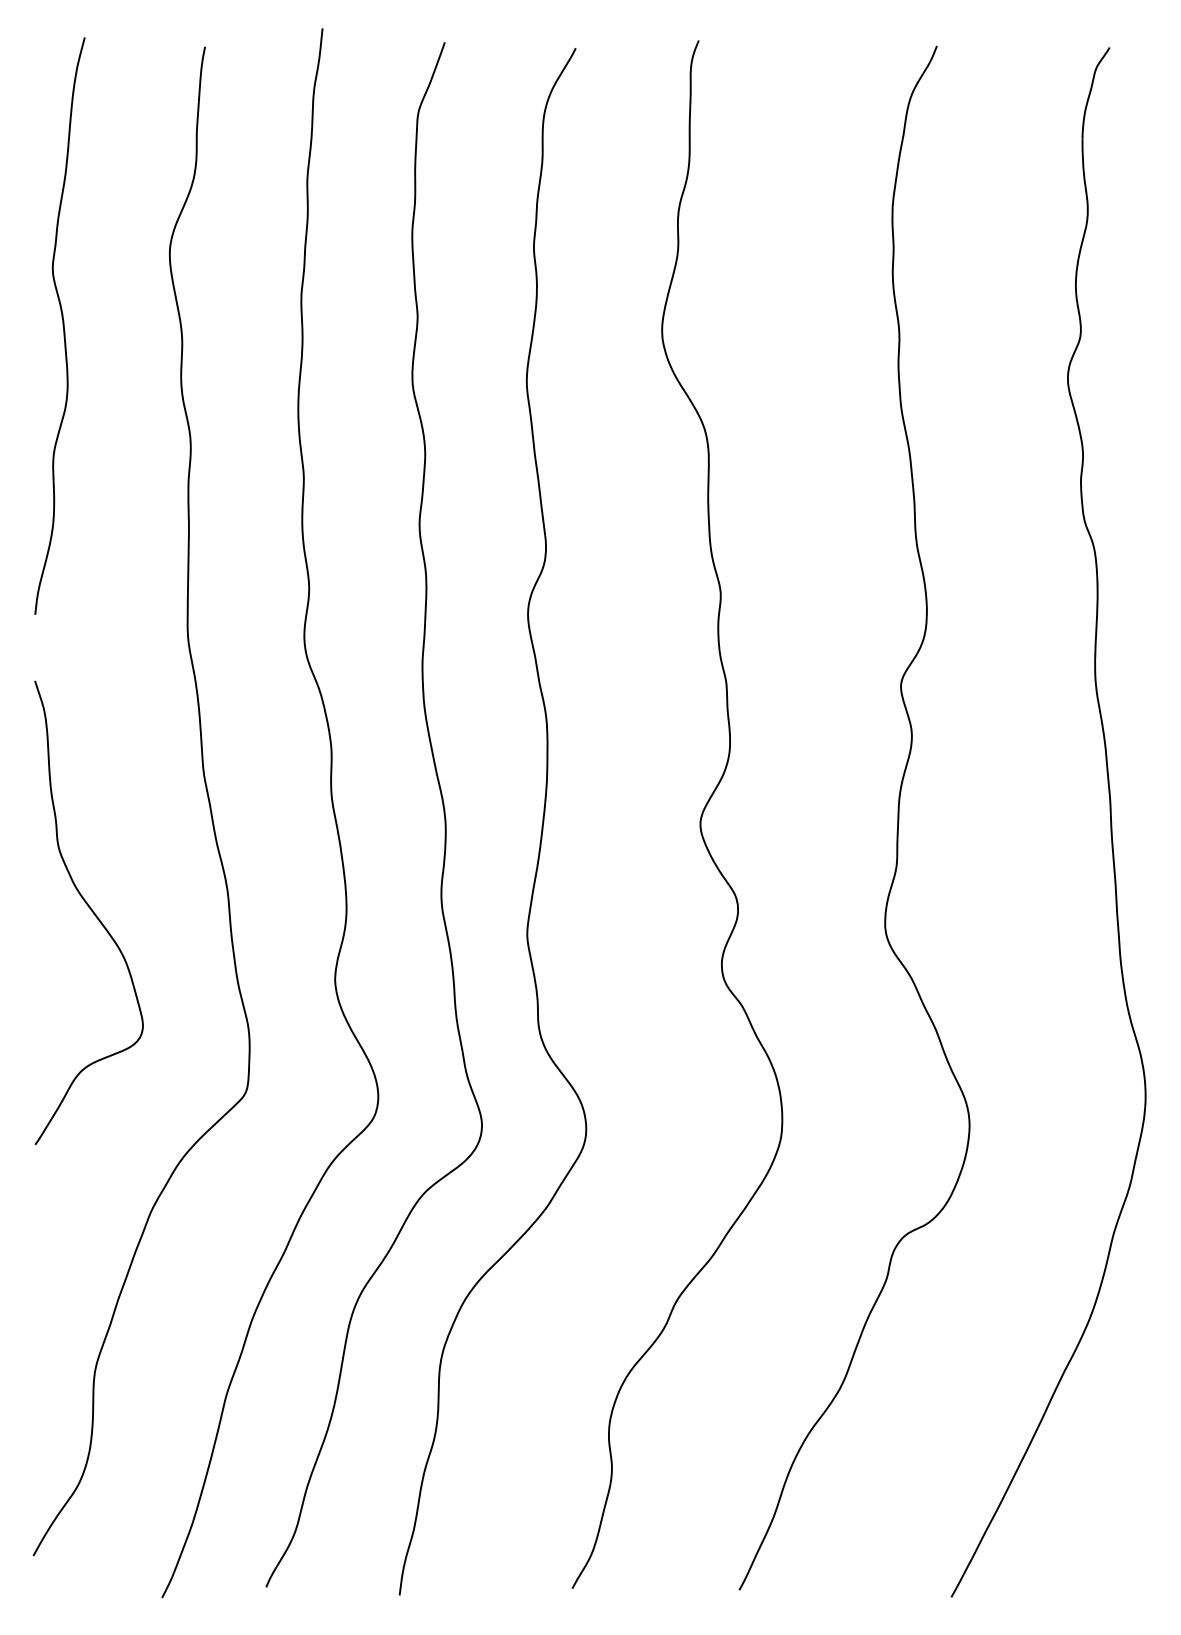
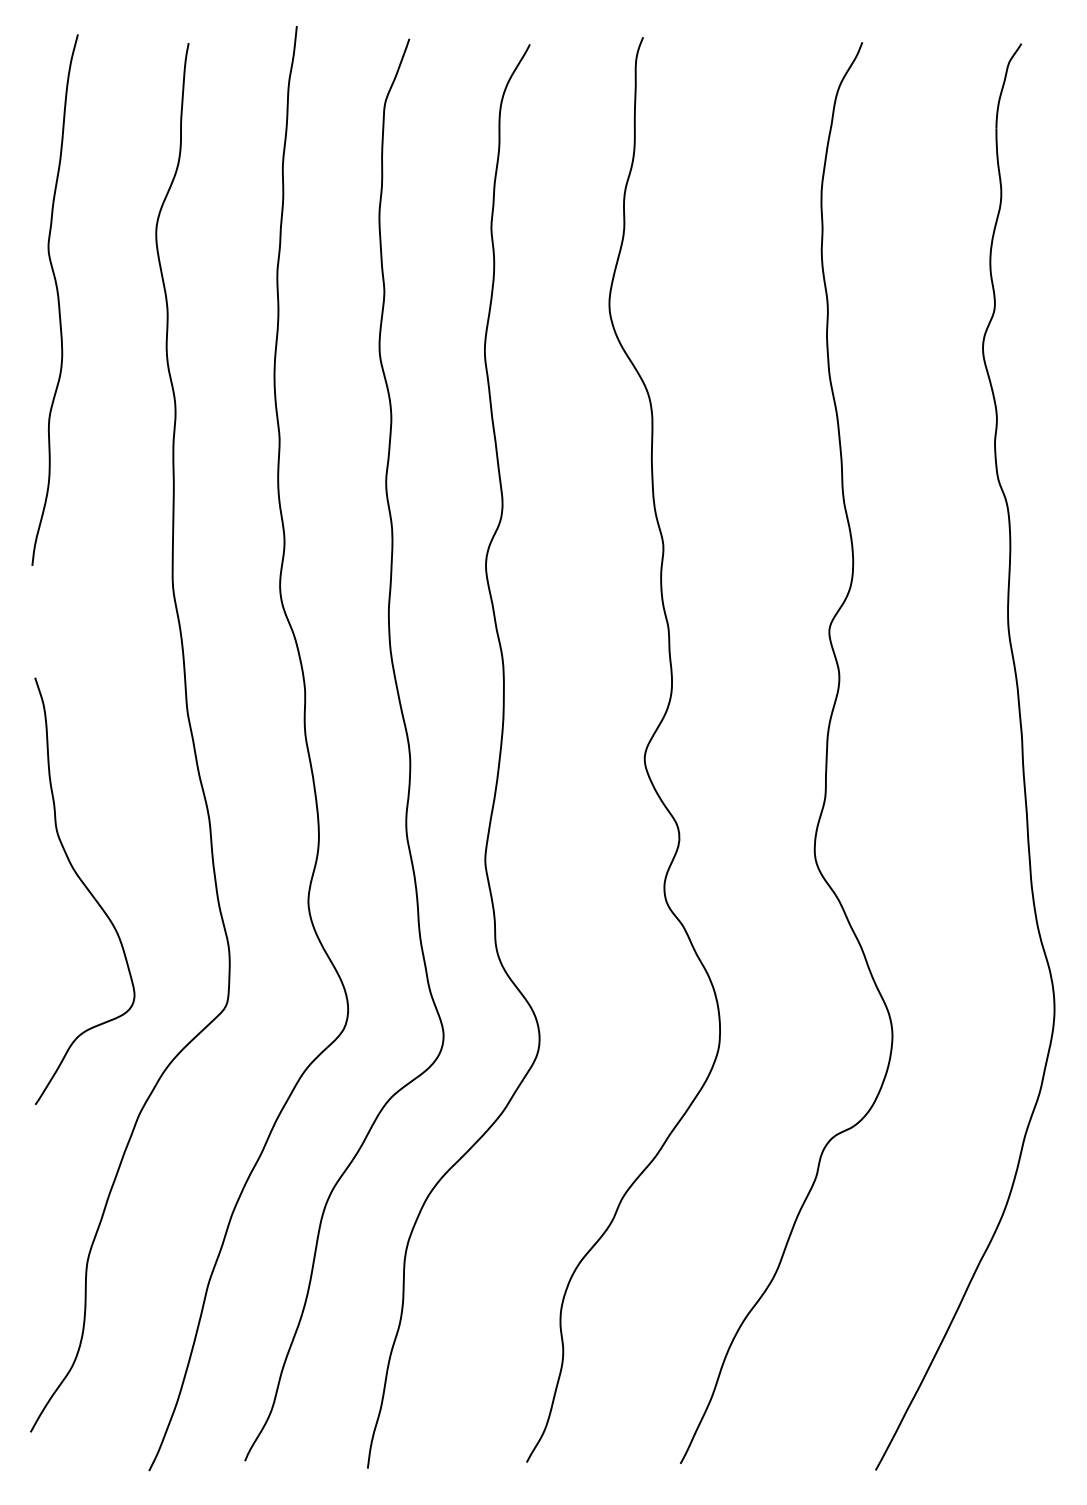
curve: (90, 910) -> (86, 889), moved

